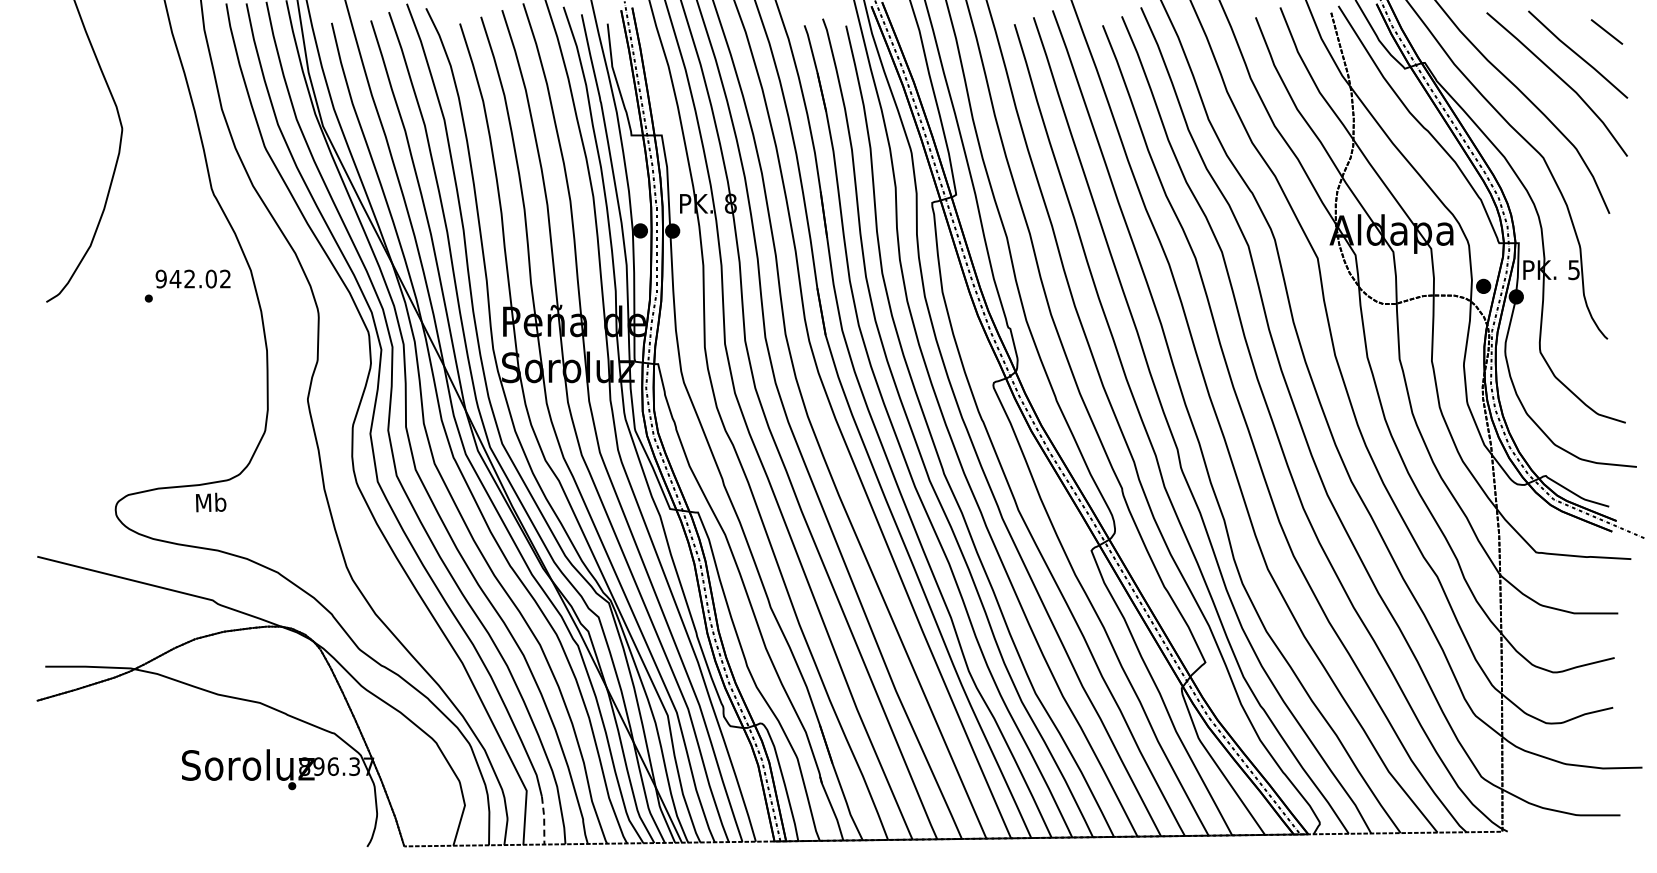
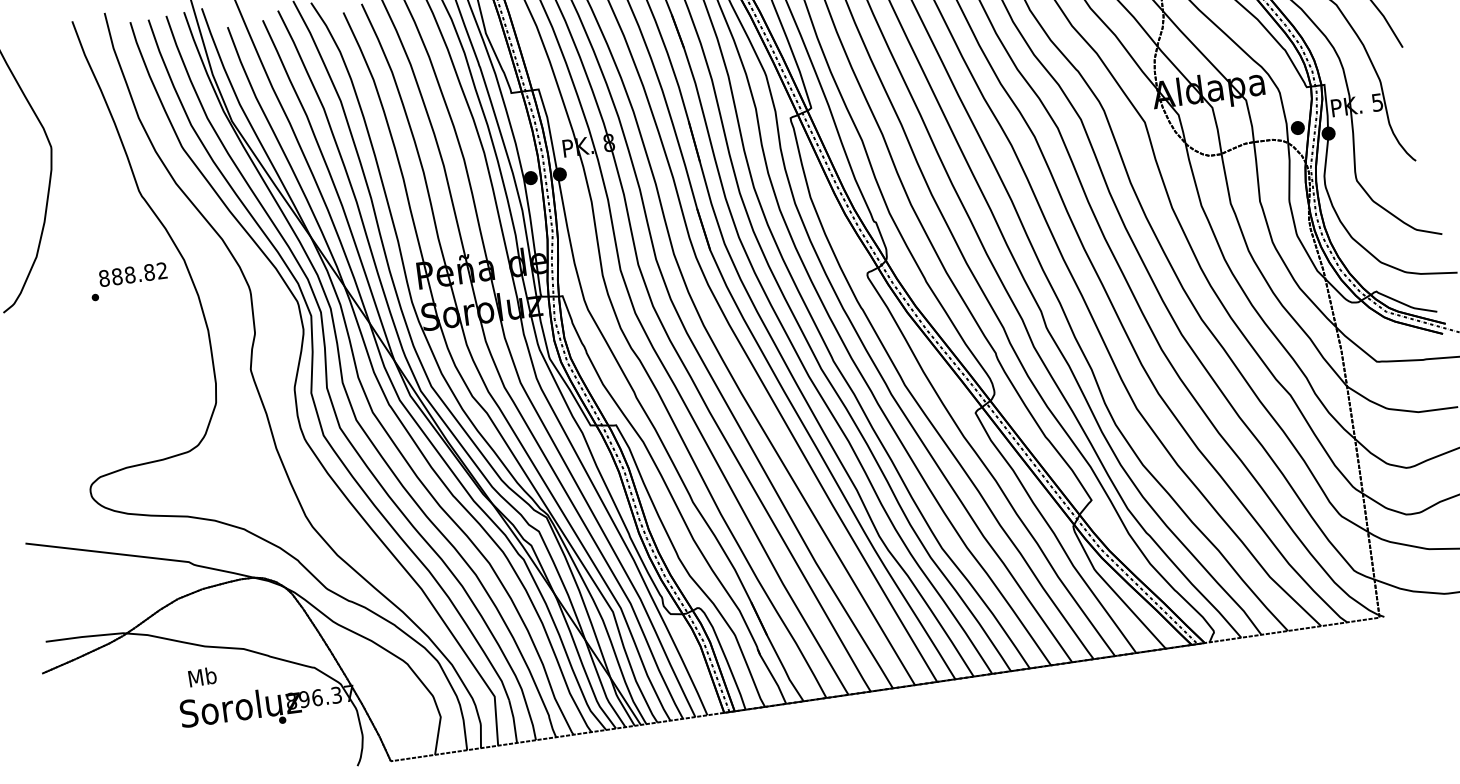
text: (185, 278) -> (126, 275), 942.02 -> 888.82
text: (211, 502) -> (202, 676), moved
line: (544, 820) -> (514, 721), dashed -> solid

